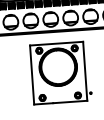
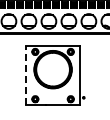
line: (32, 74) -> (26, 75), solid -> dashed

